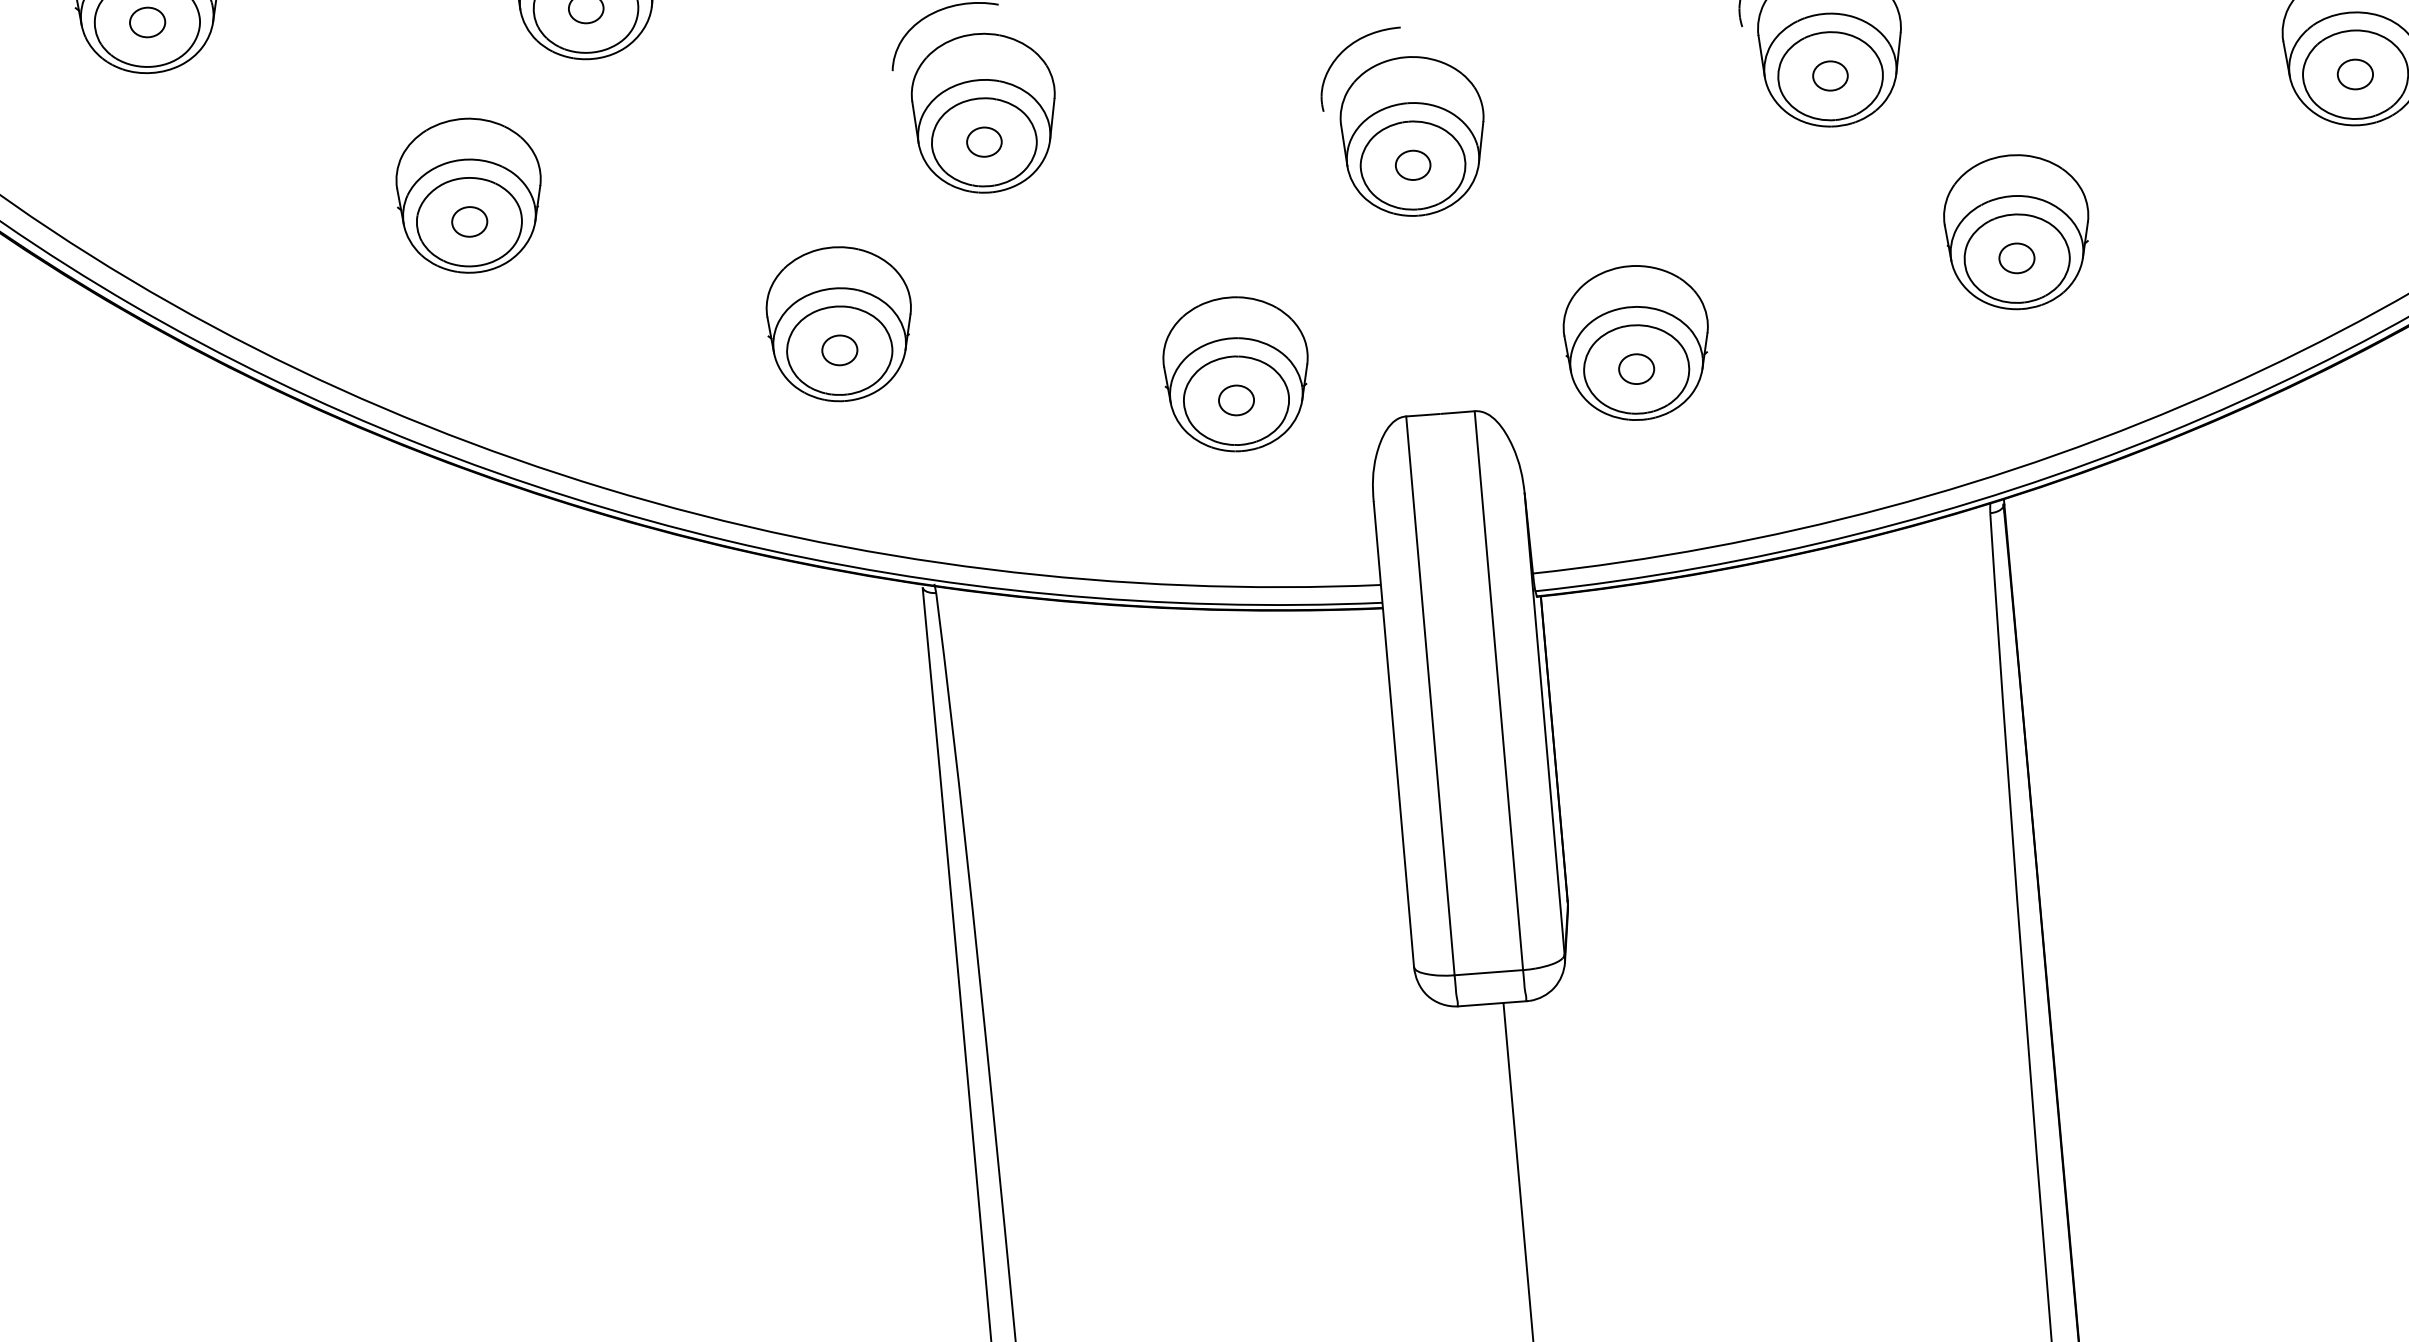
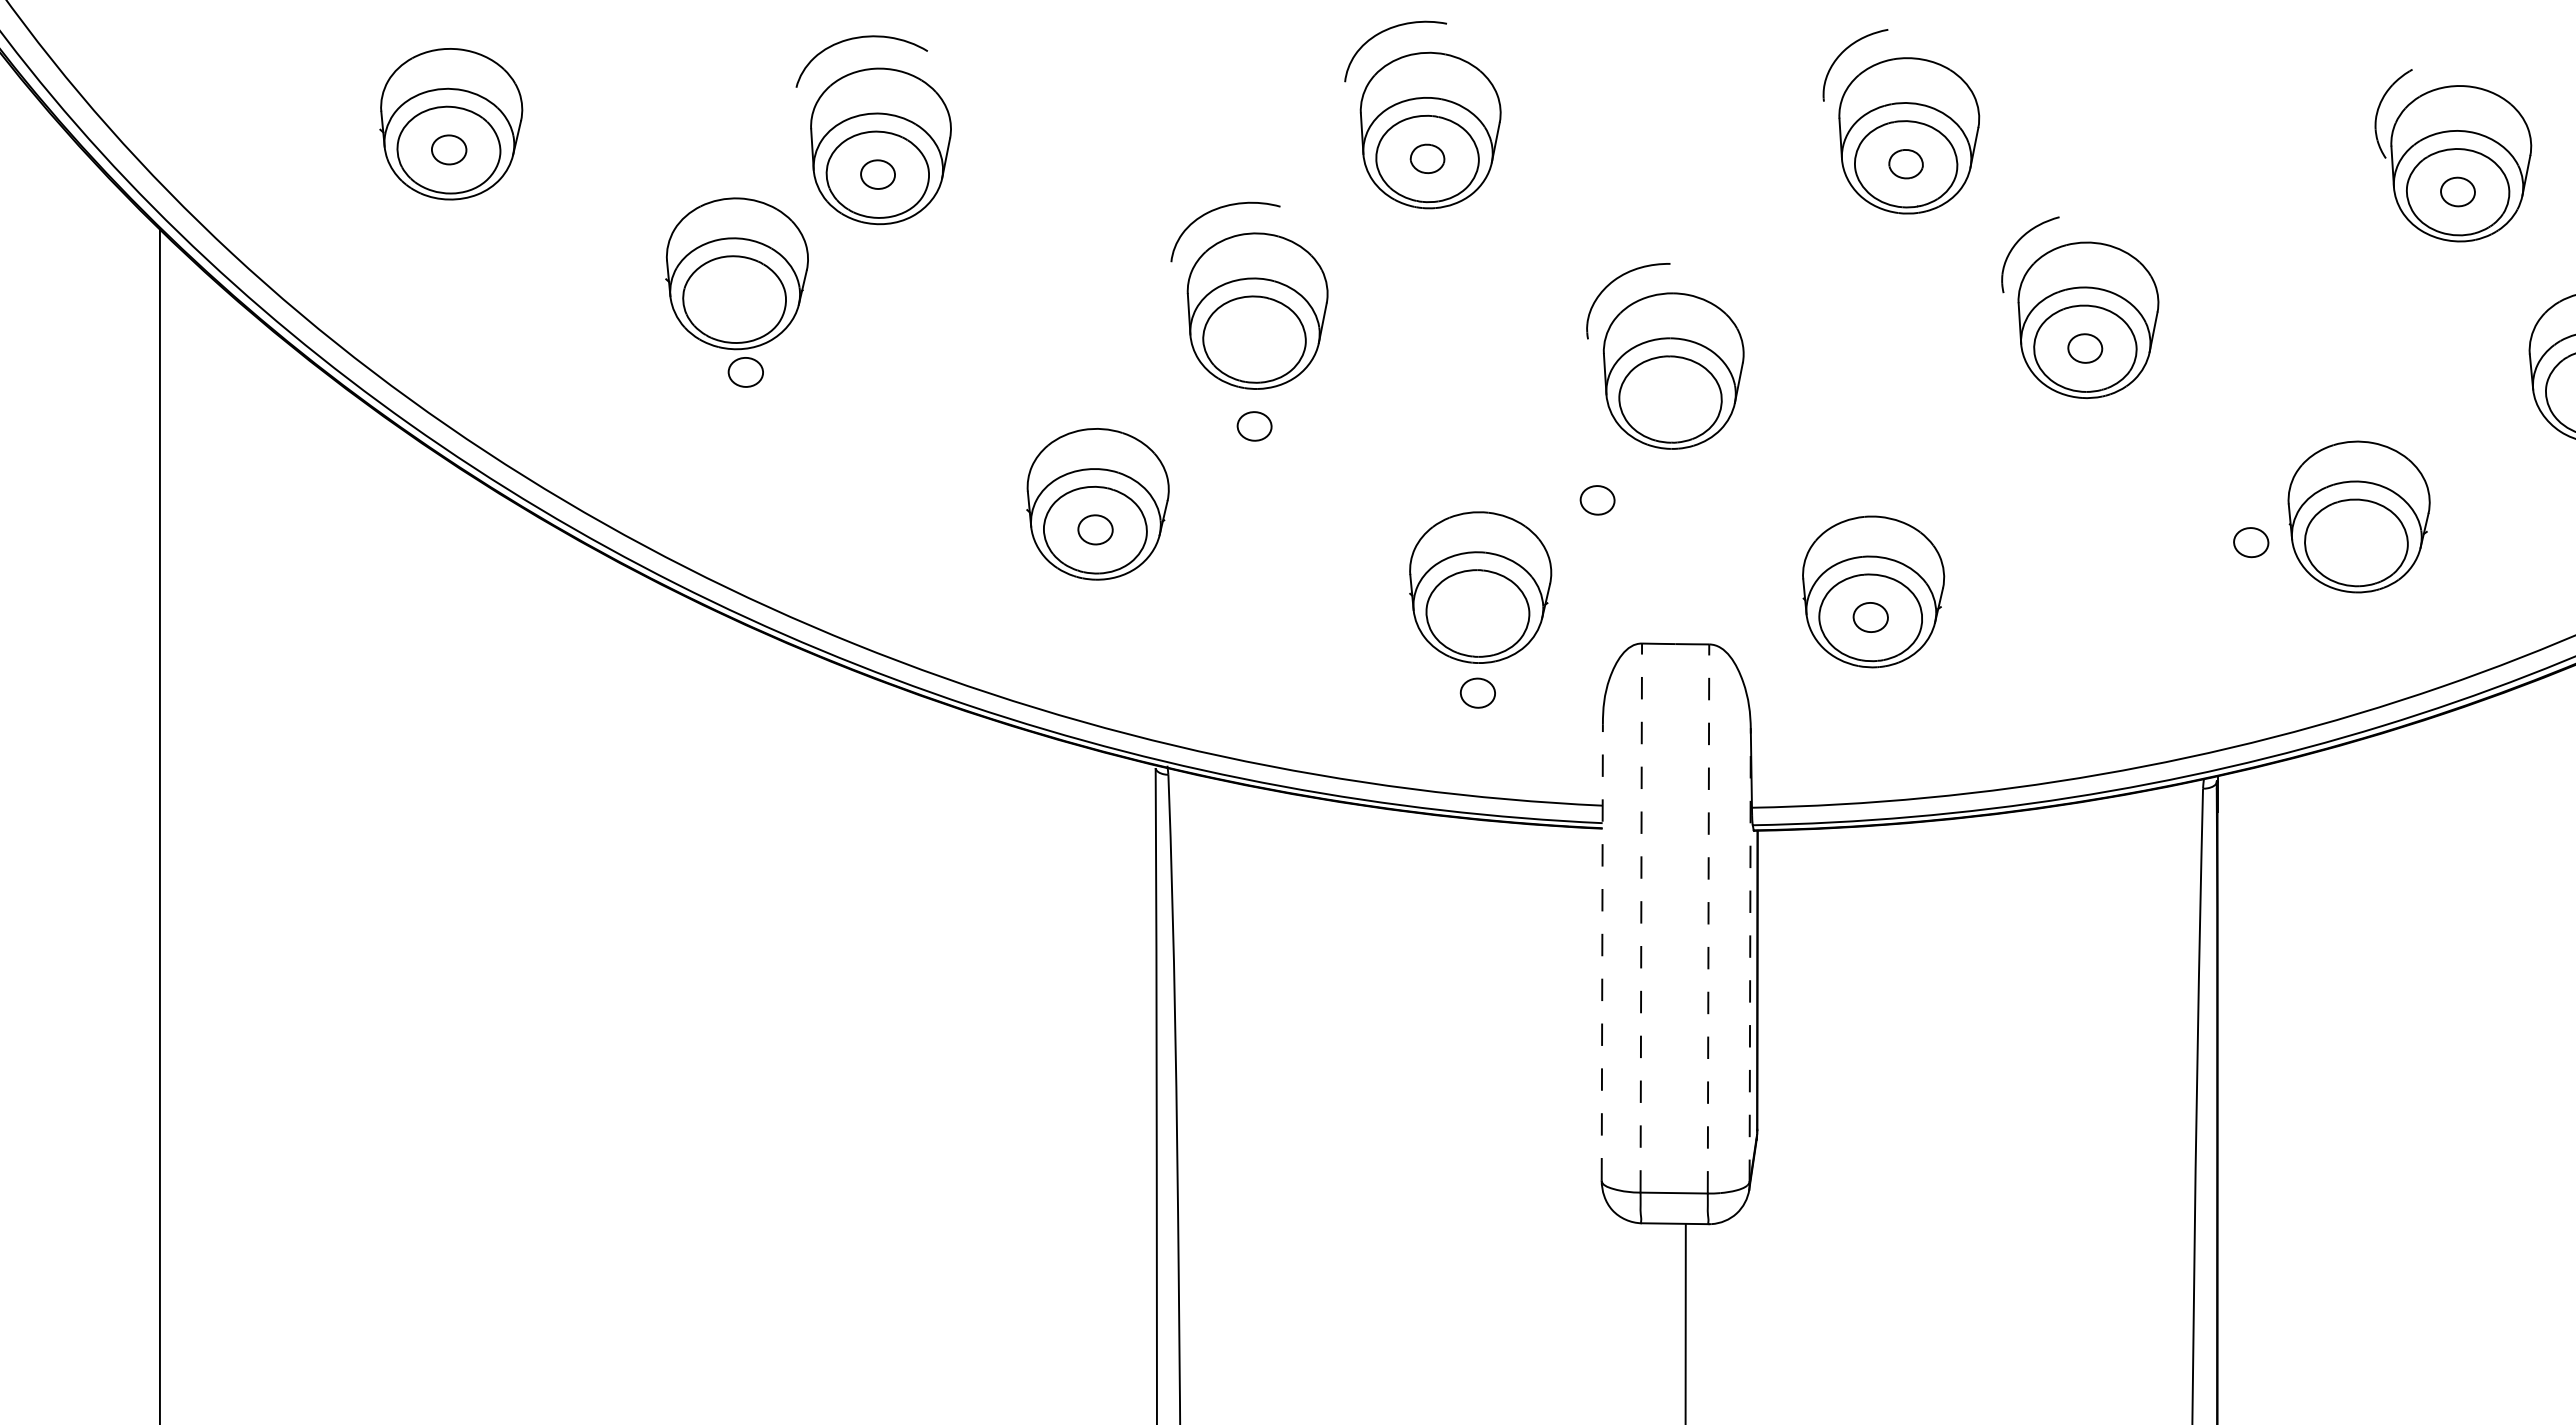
part: (984, 142) -> (1254, 426), moved
part: (1413, 165) -> (1597, 500), moved
part: (469, 195) -> (736, 273), moved
part: (2016, 231) -> (2358, 516), moved
part: (1235, 399) -> (1477, 692), moved
line: (1498, 690) -> (1708, 918), solid -> dashed
line: (1430, 696) -> (1641, 918), solid -> dashed
line: (1544, 724) -> (1750, 955), solid -> dashed
line: (1393, 733) -> (1602, 951), solid -> dashed

